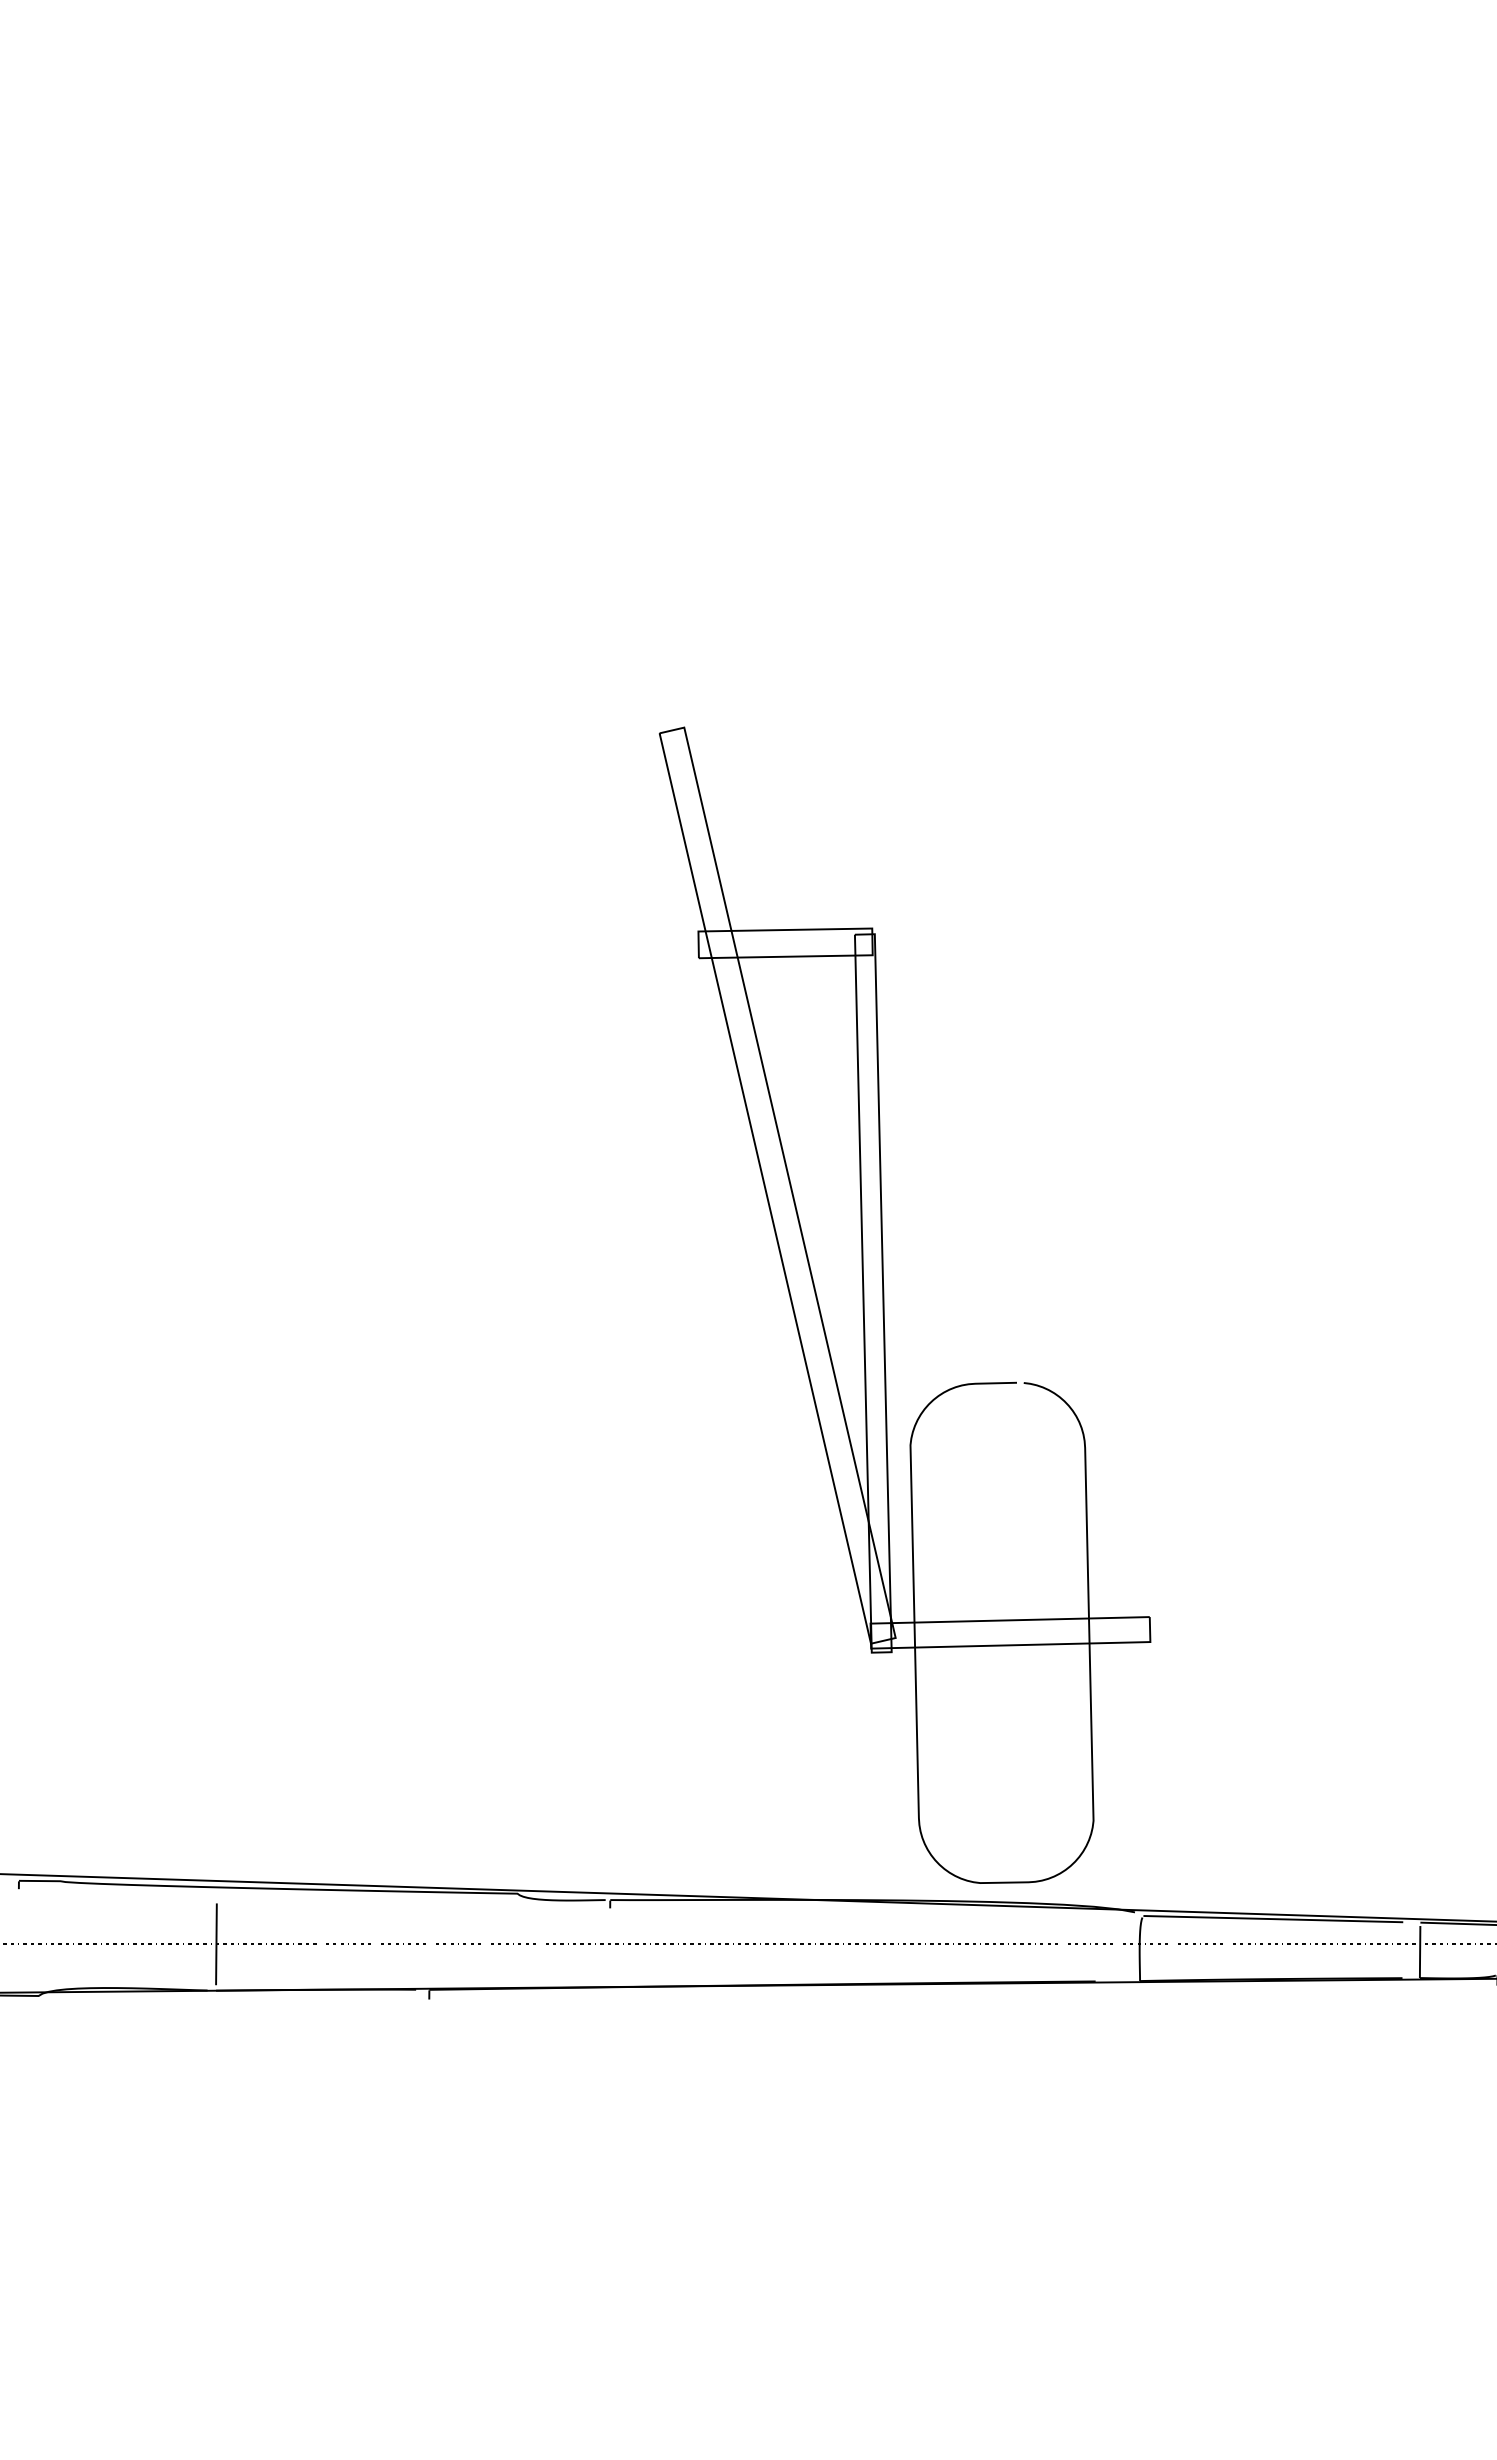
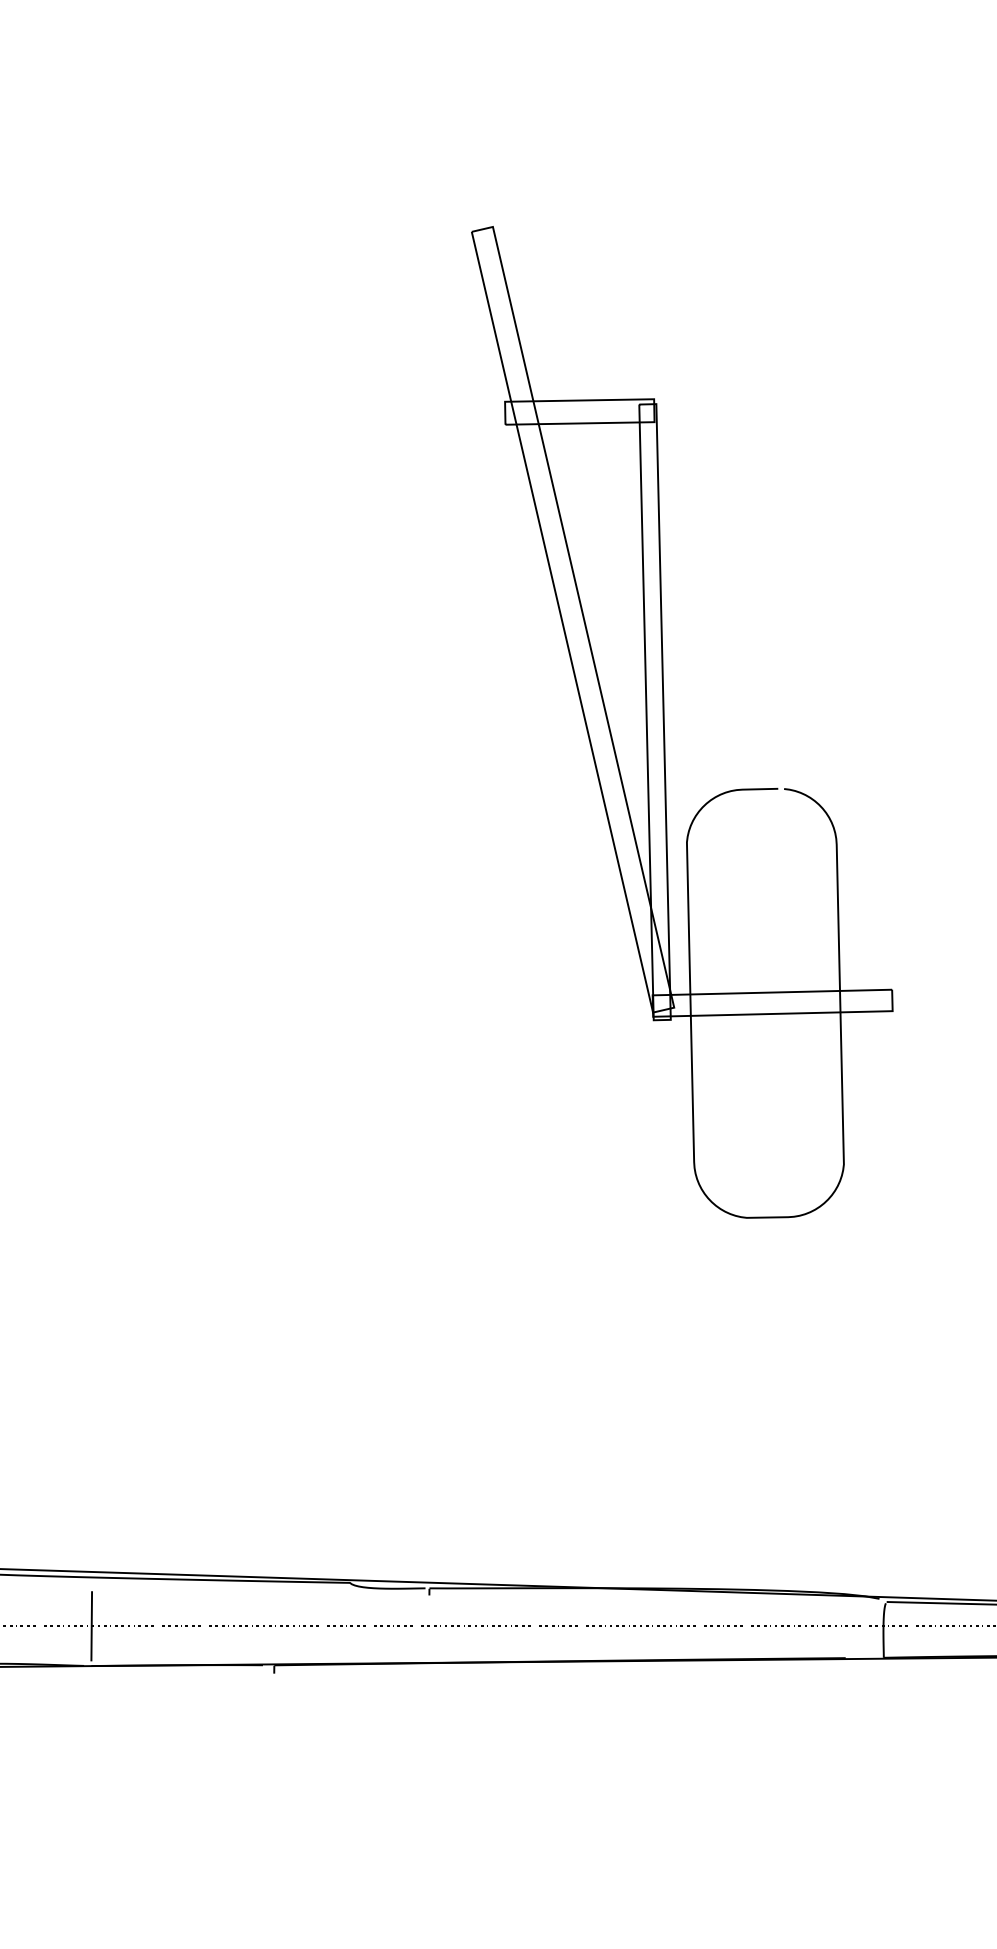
part: (884, 1304) -> (664, 721), moved

